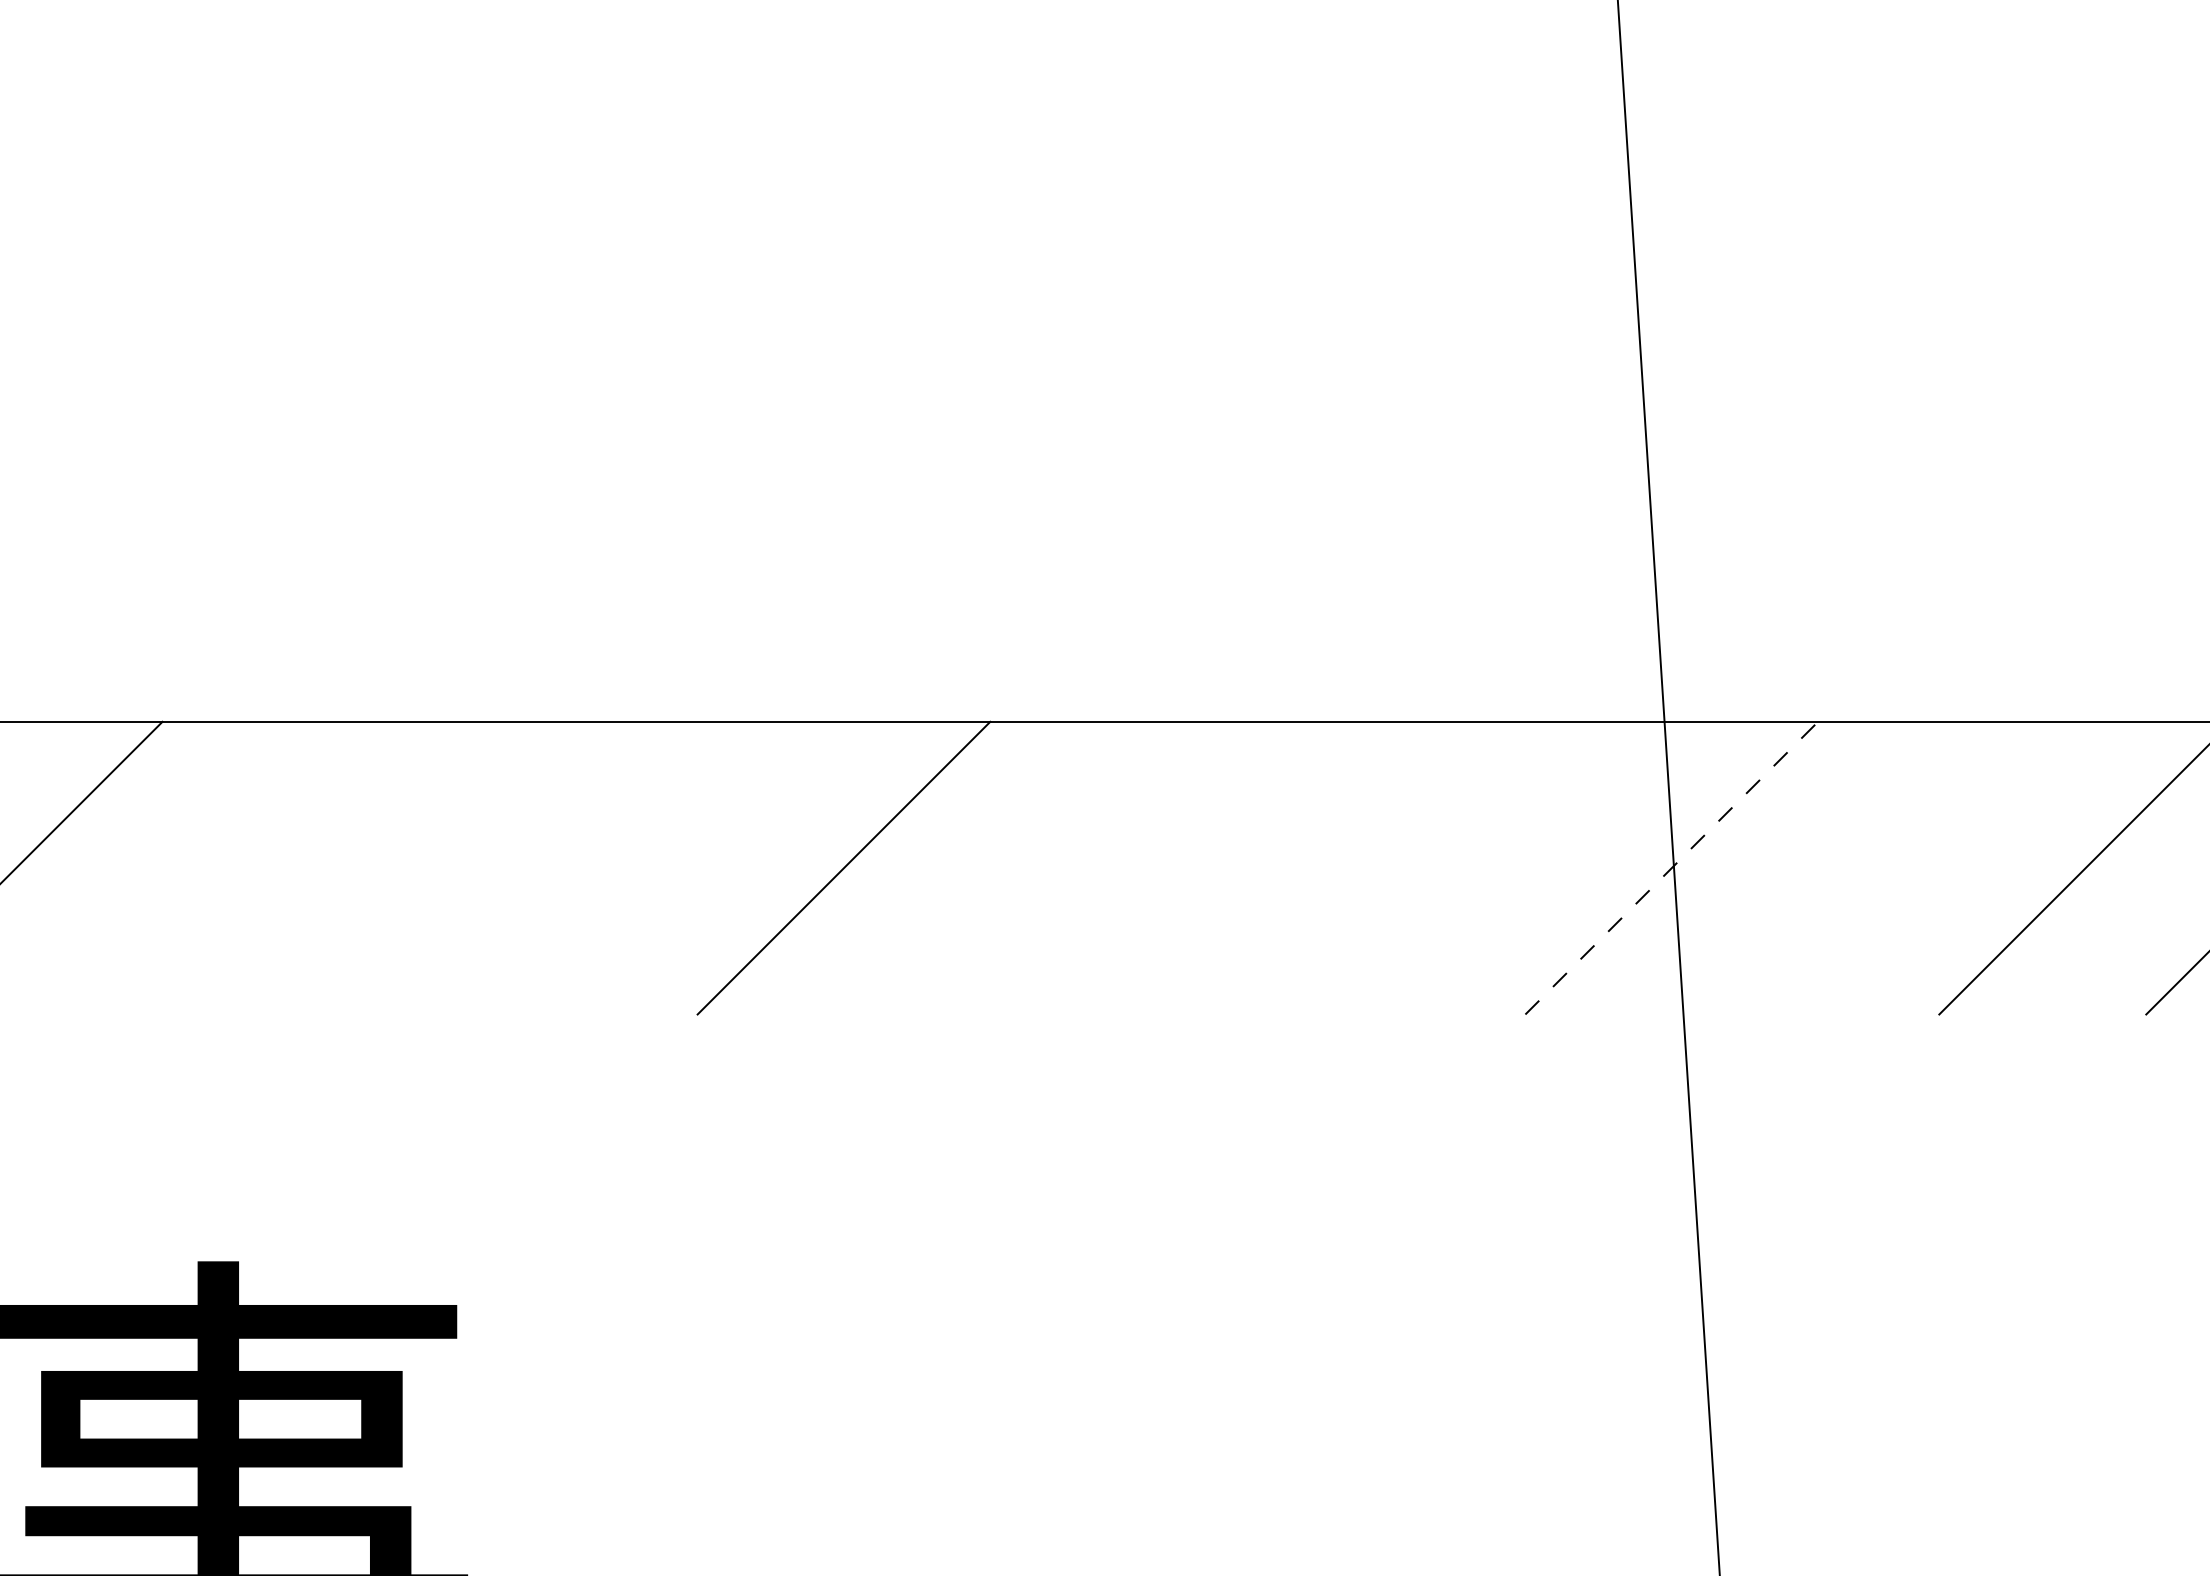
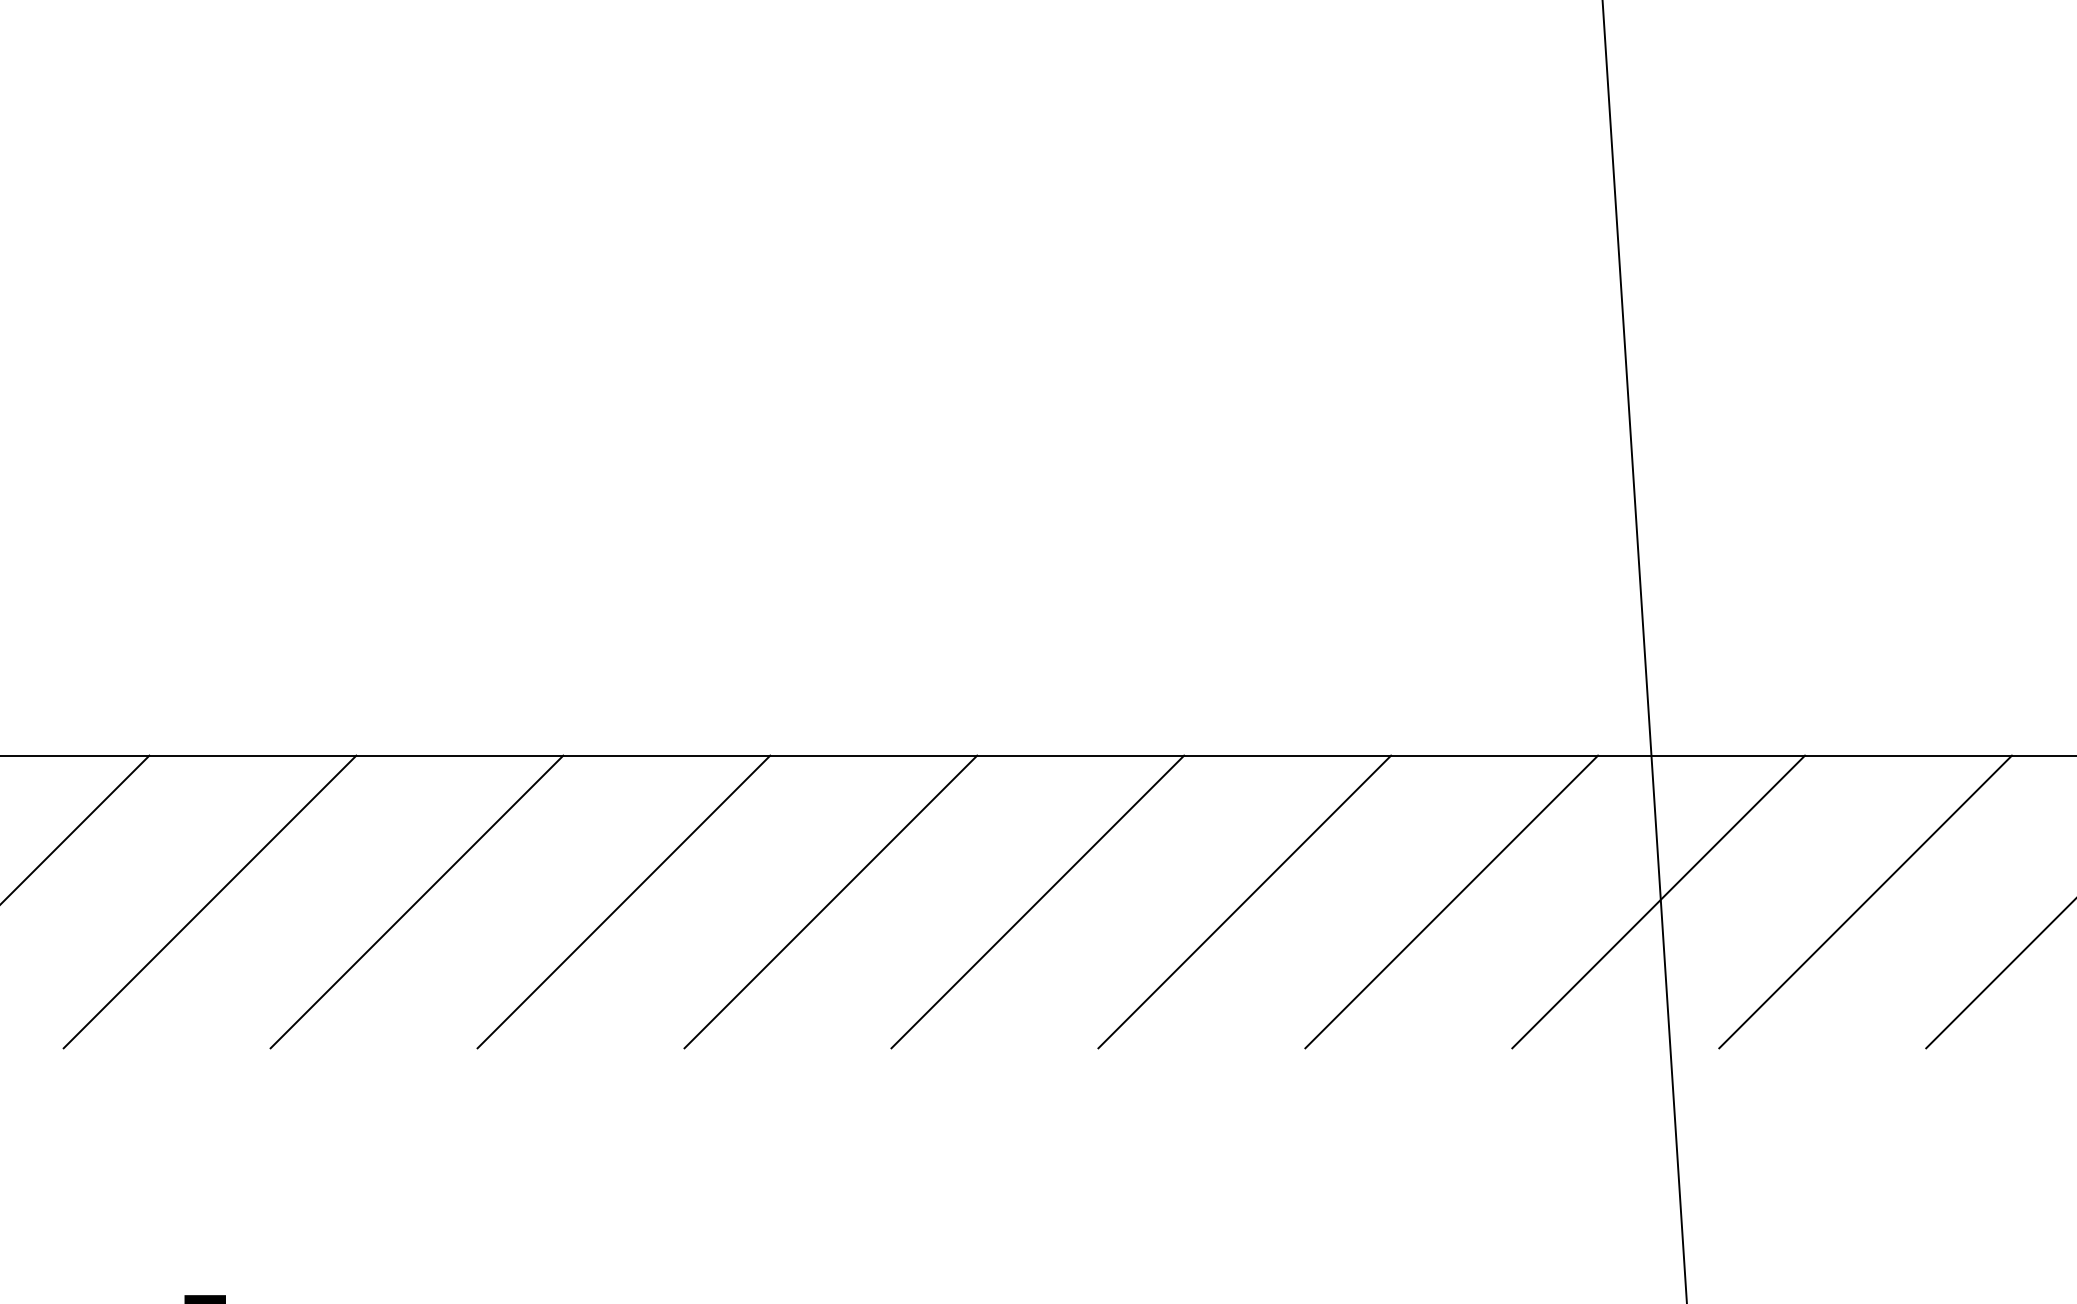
line: (222, 867) -> (209, 901), added
line: (429, 867) -> (416, 901), added
line: (636, 867) -> (623, 901), added
line: (1050, 867) -> (1037, 901), added
line: (1257, 867) -> (1244, 901), added
line: (1464, 867) -> (1451, 901), added
line: (1878, 867) -> (1865, 901), added
line: (1671, 868) -> (1658, 902), dashed -> solid

